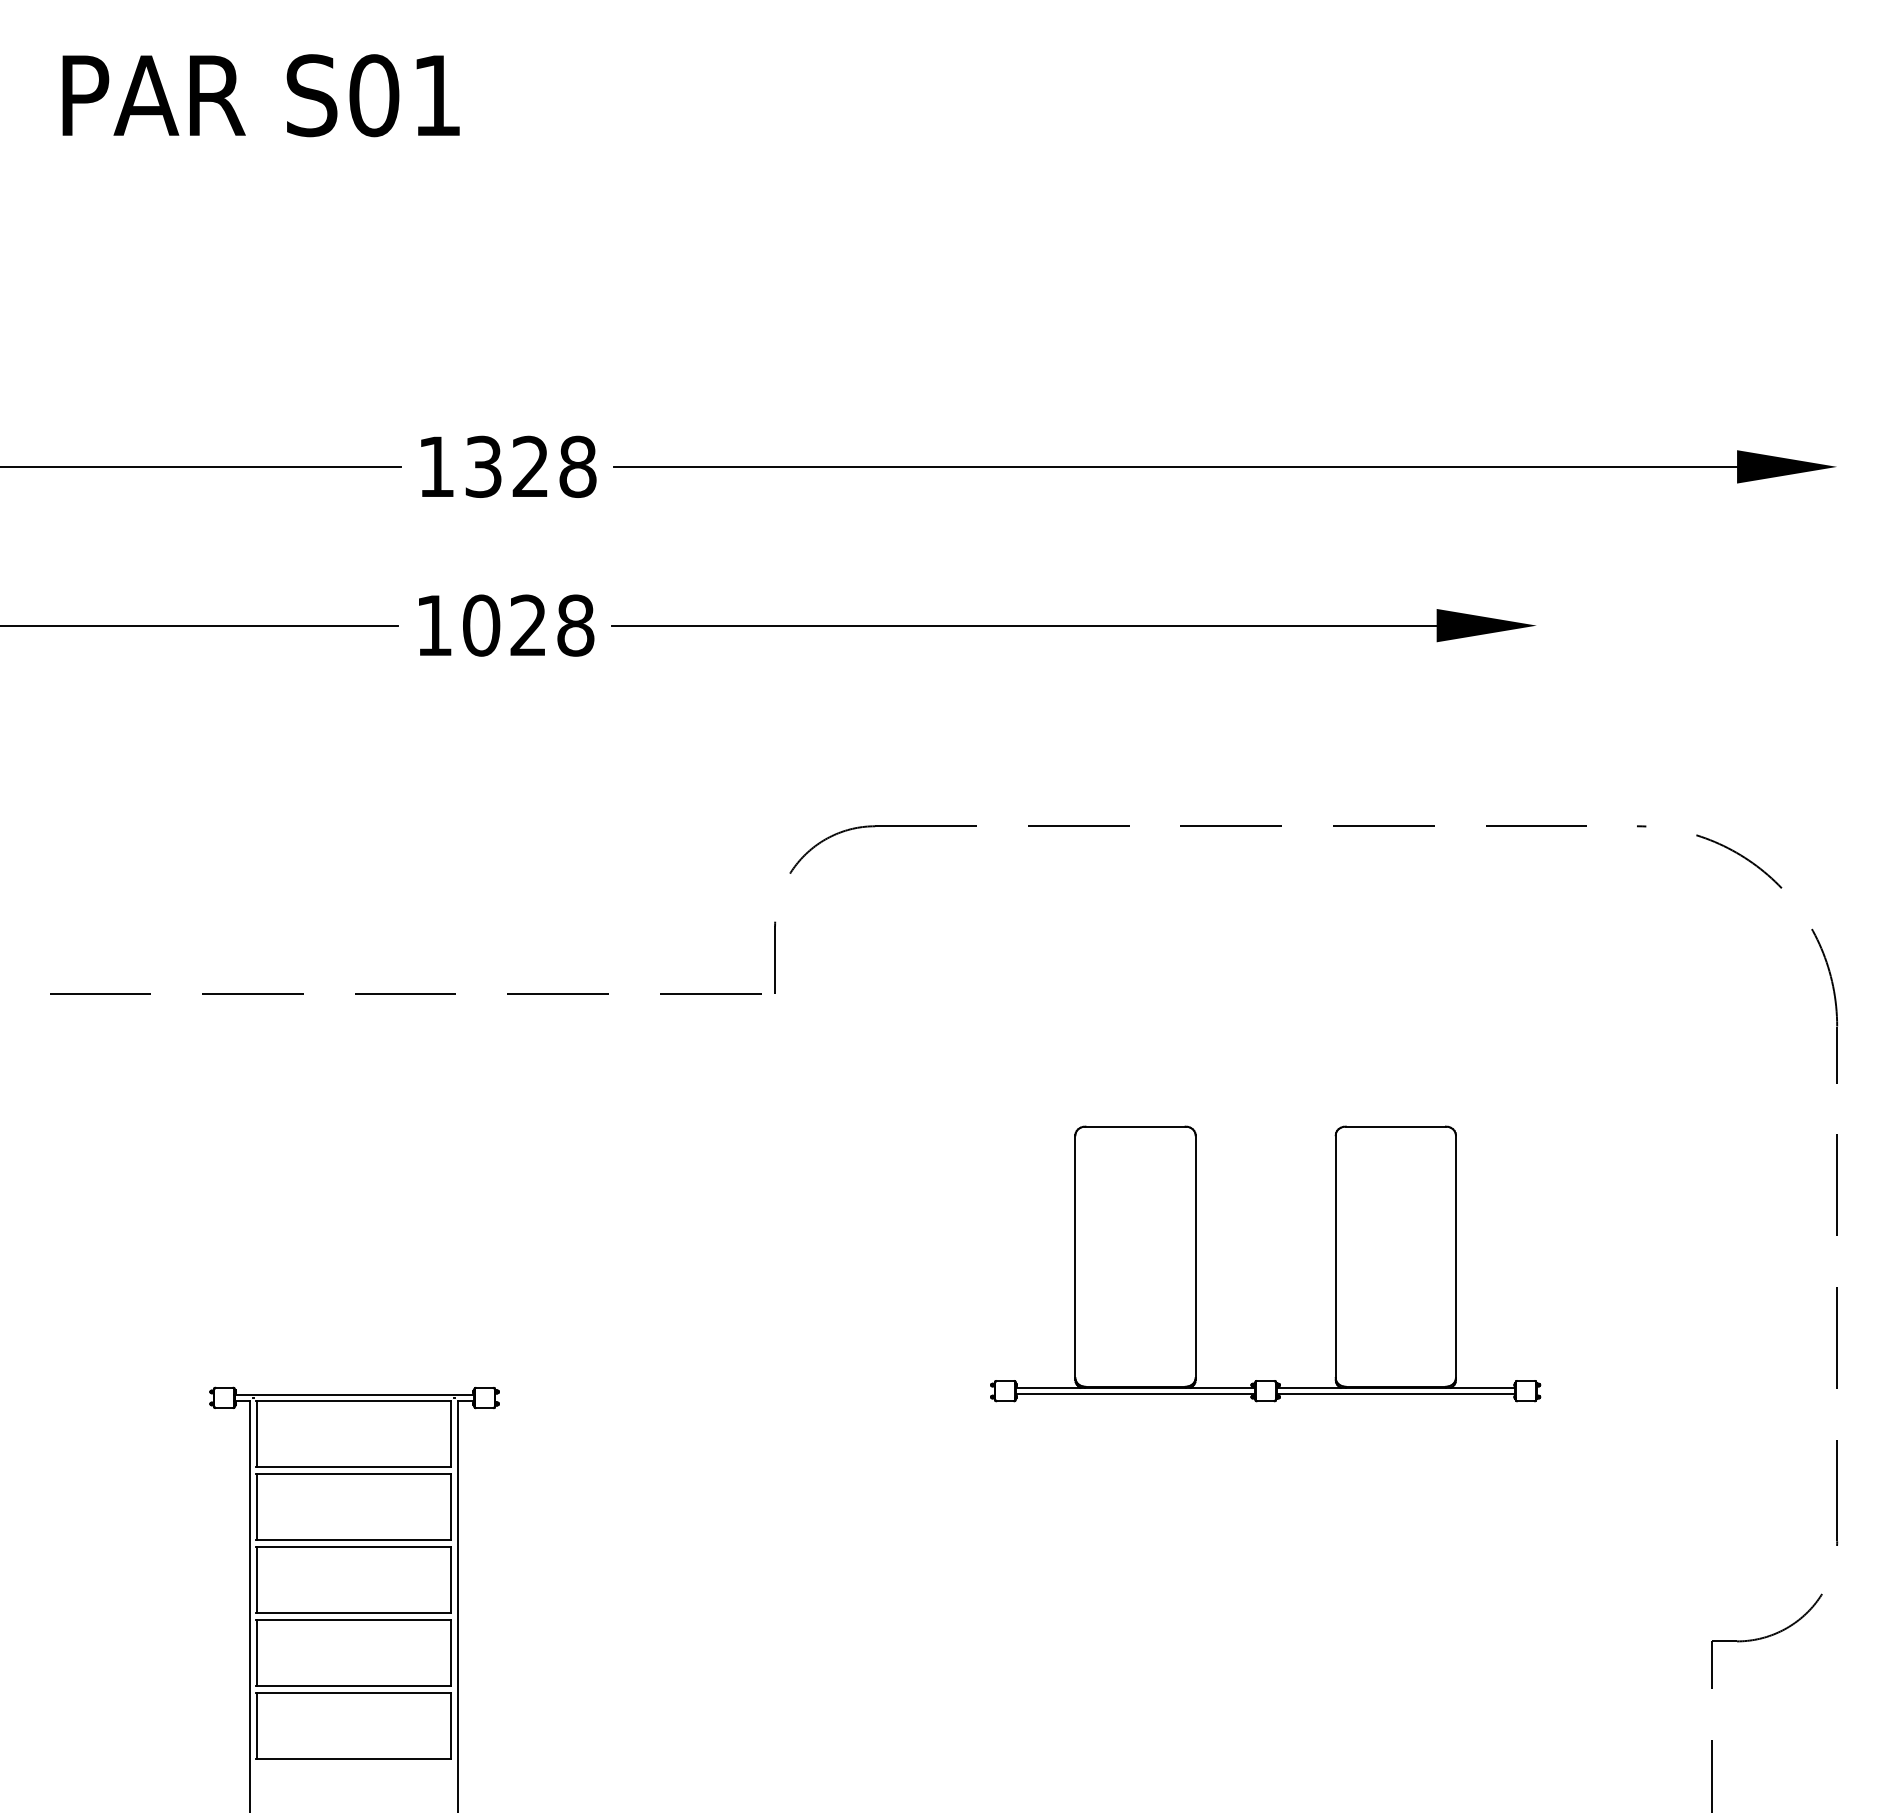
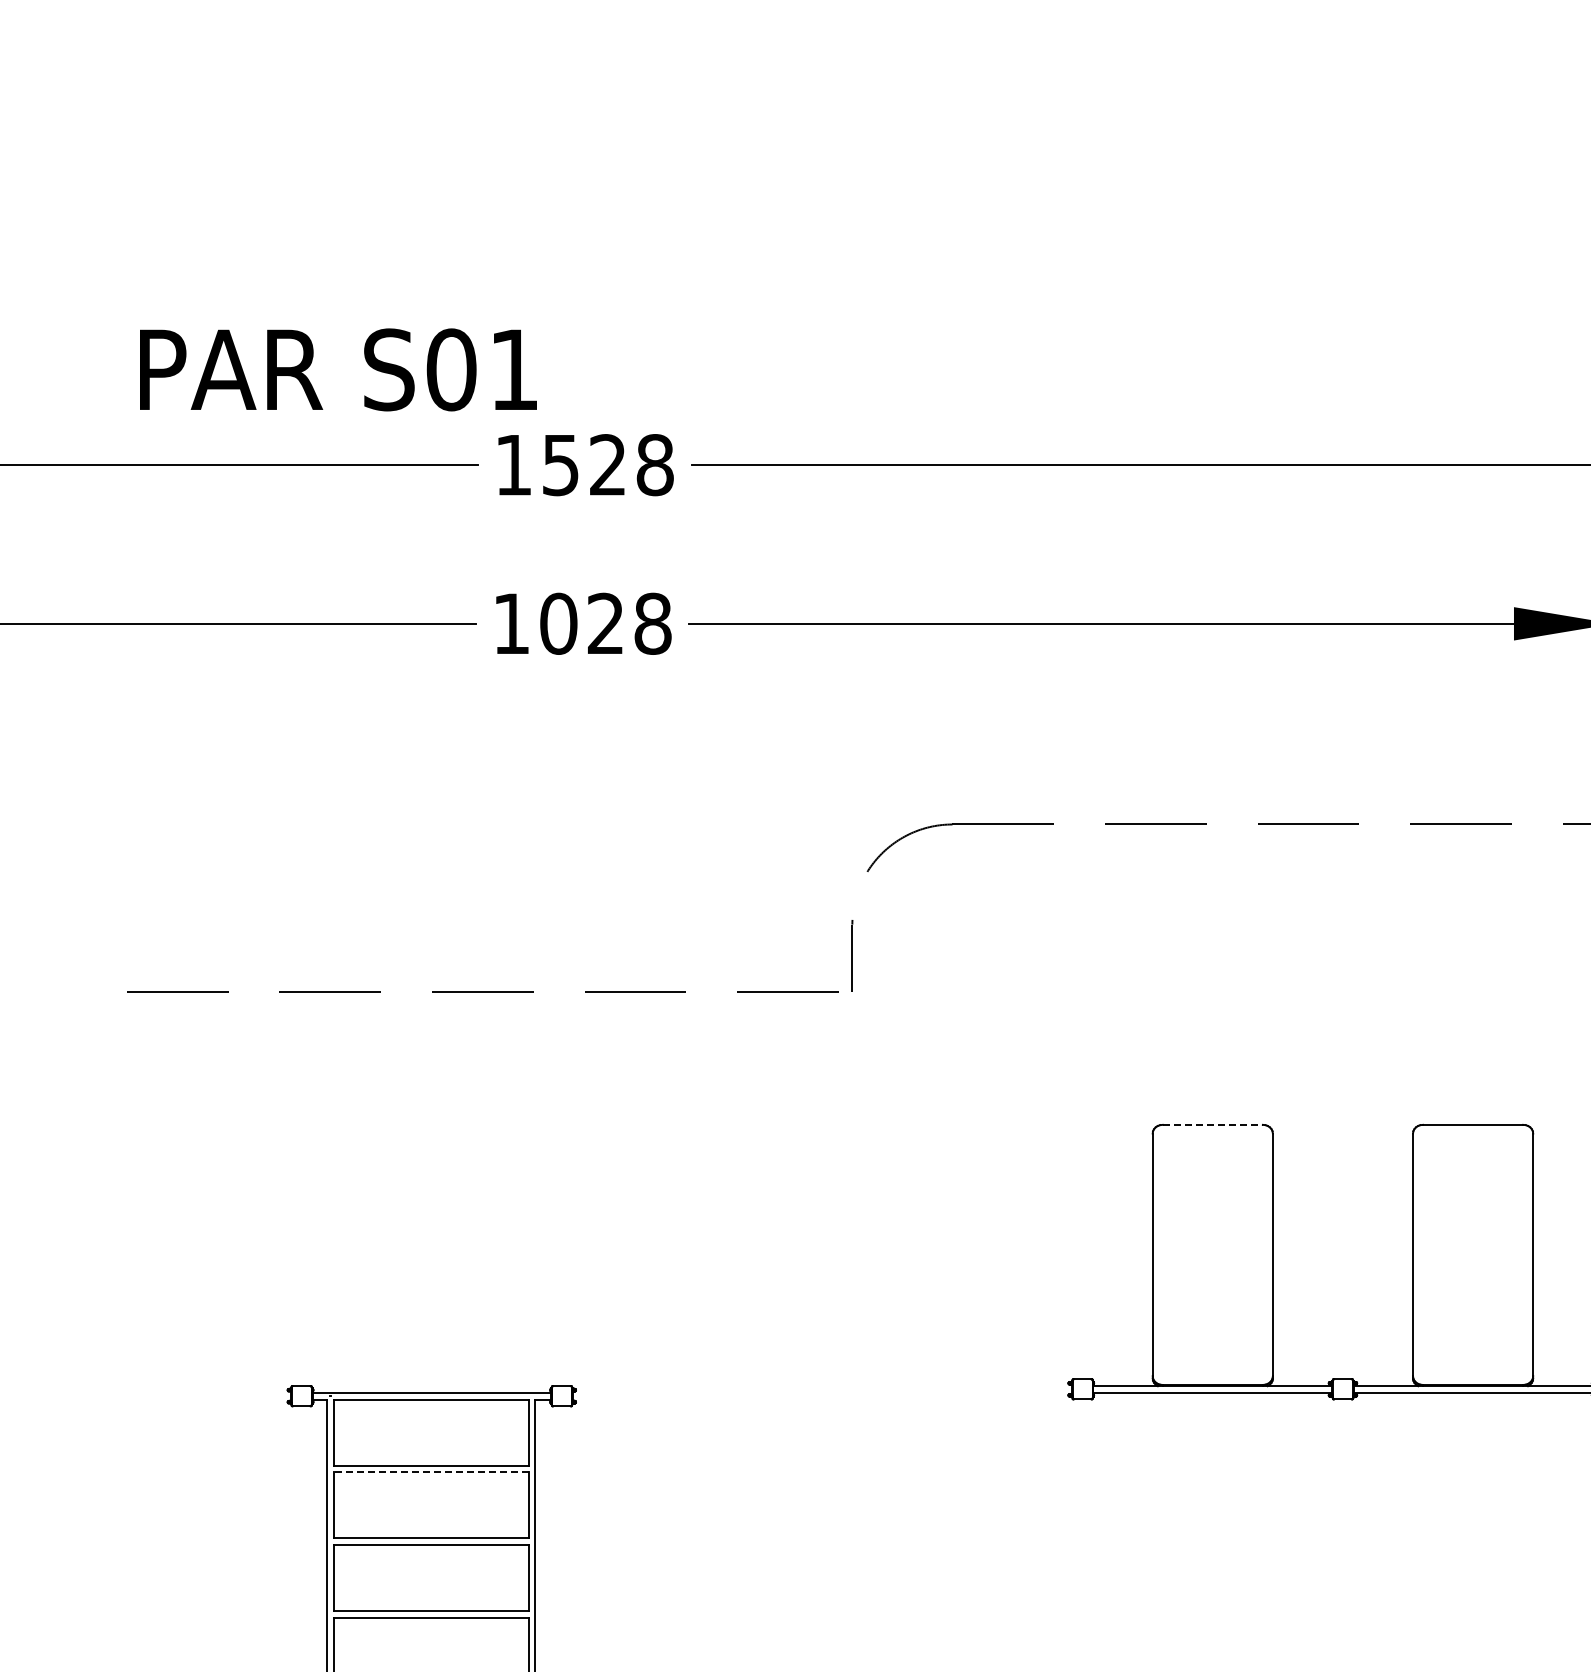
text: (260, 95) -> (337, 369), moved
text: (483, 466) -> (560, 464), 1328 -> 1528
line: (1136, 1126) -> (1213, 1124), solid -> dashed
line: (353, 1474) -> (430, 1472), solid -> dashed

